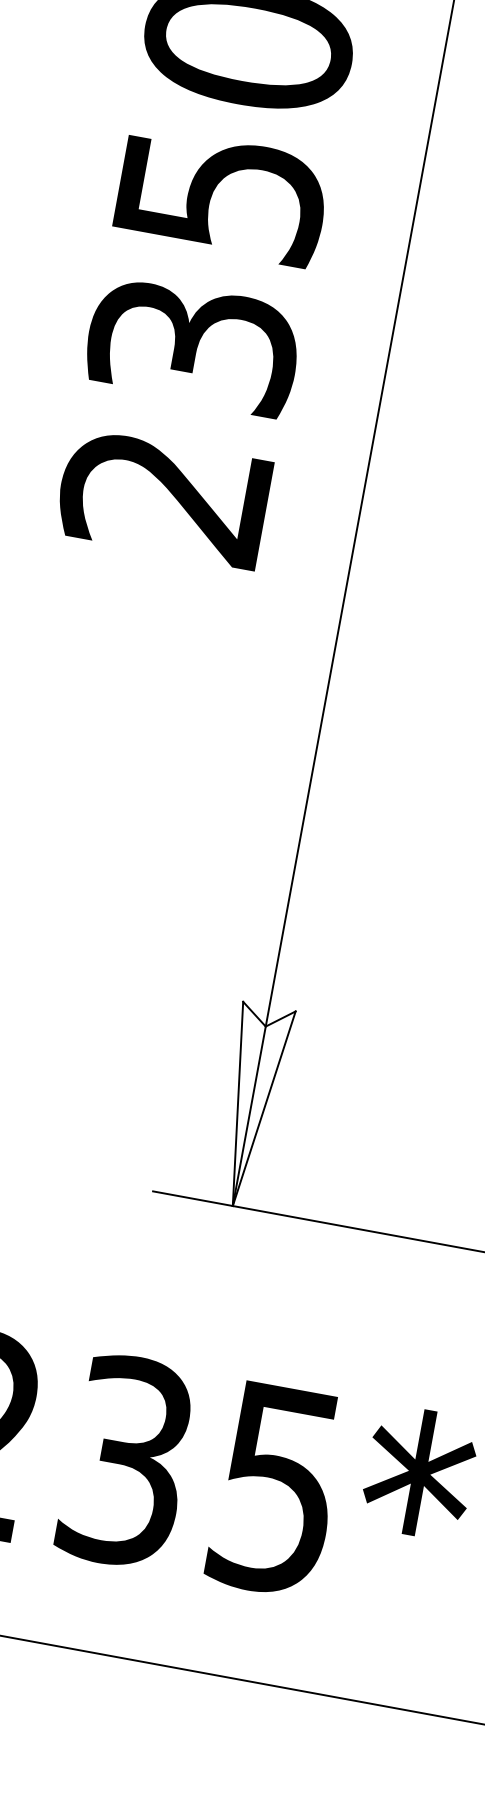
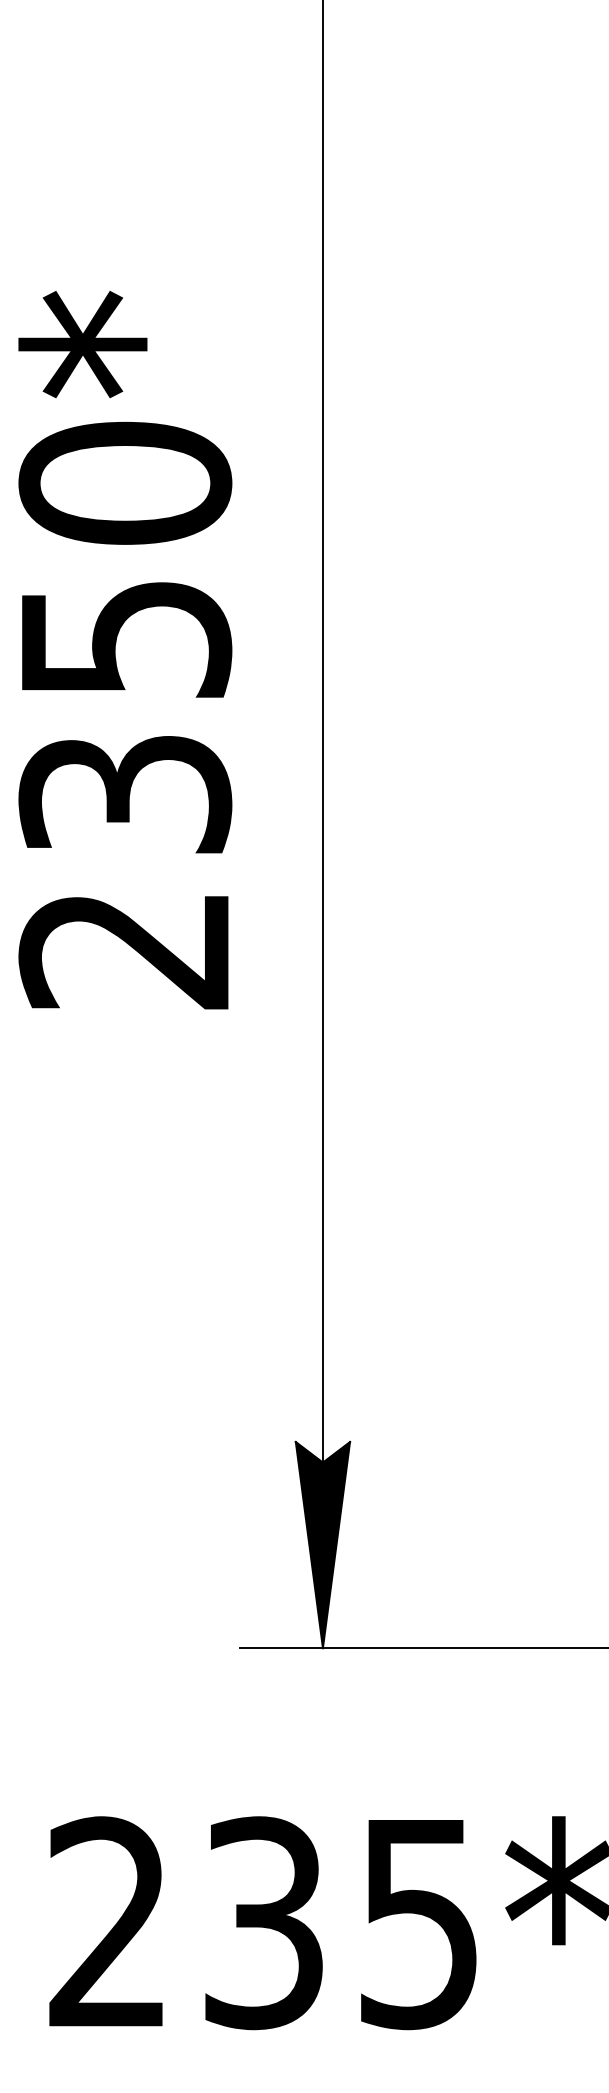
fill: (250, 1105) -> (322, 1544), added

